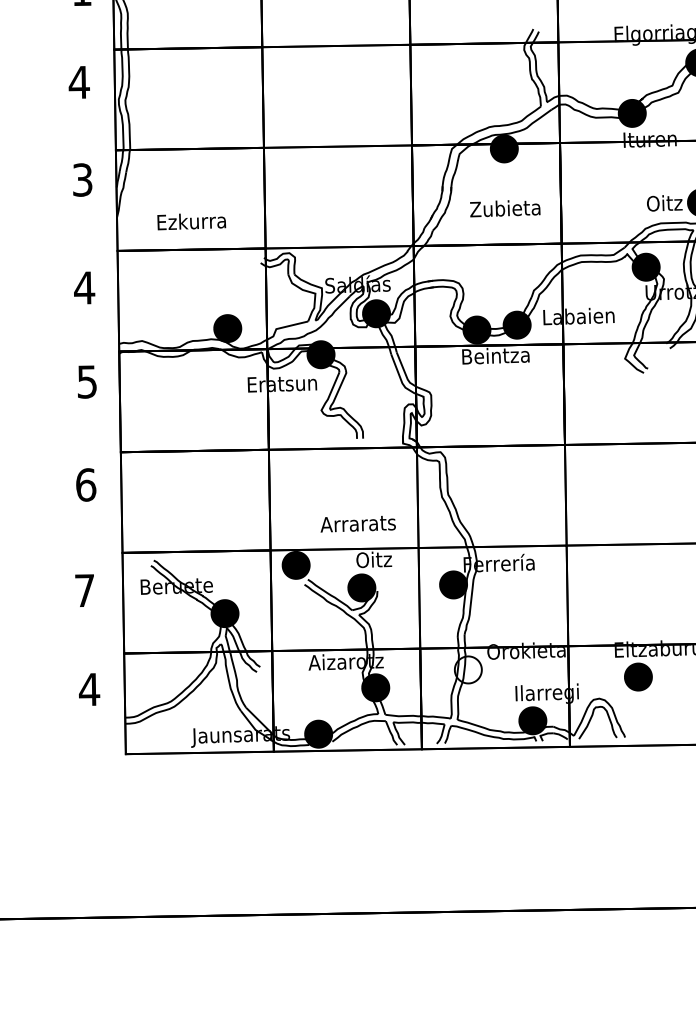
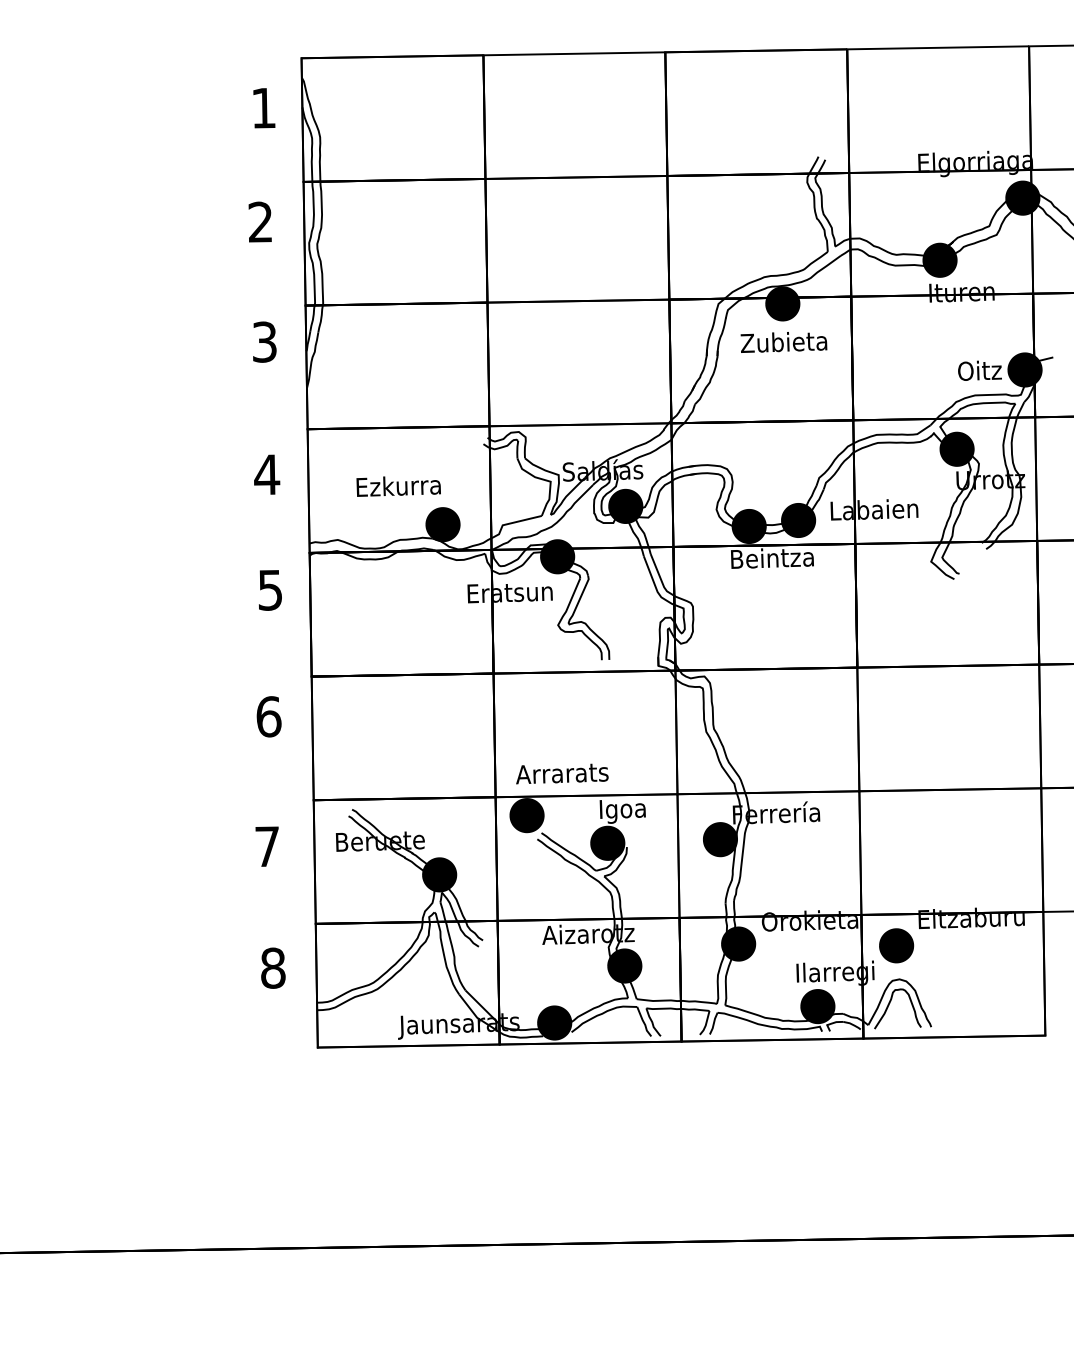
text: (79, 81) -> (260, 221), 4 -> 2
text: (504, 208) -> (783, 342), moved
text: (191, 221) -> (398, 486), moved
text: (358, 523) -> (562, 773), moved
text: (373, 561) -> (622, 810), Oitz -> Igoa
fill: (468, 669) -> (738, 943), added
part: (638, 676) -> (896, 945), moved
text: (89, 689) -> (273, 967), 4 -> 8

